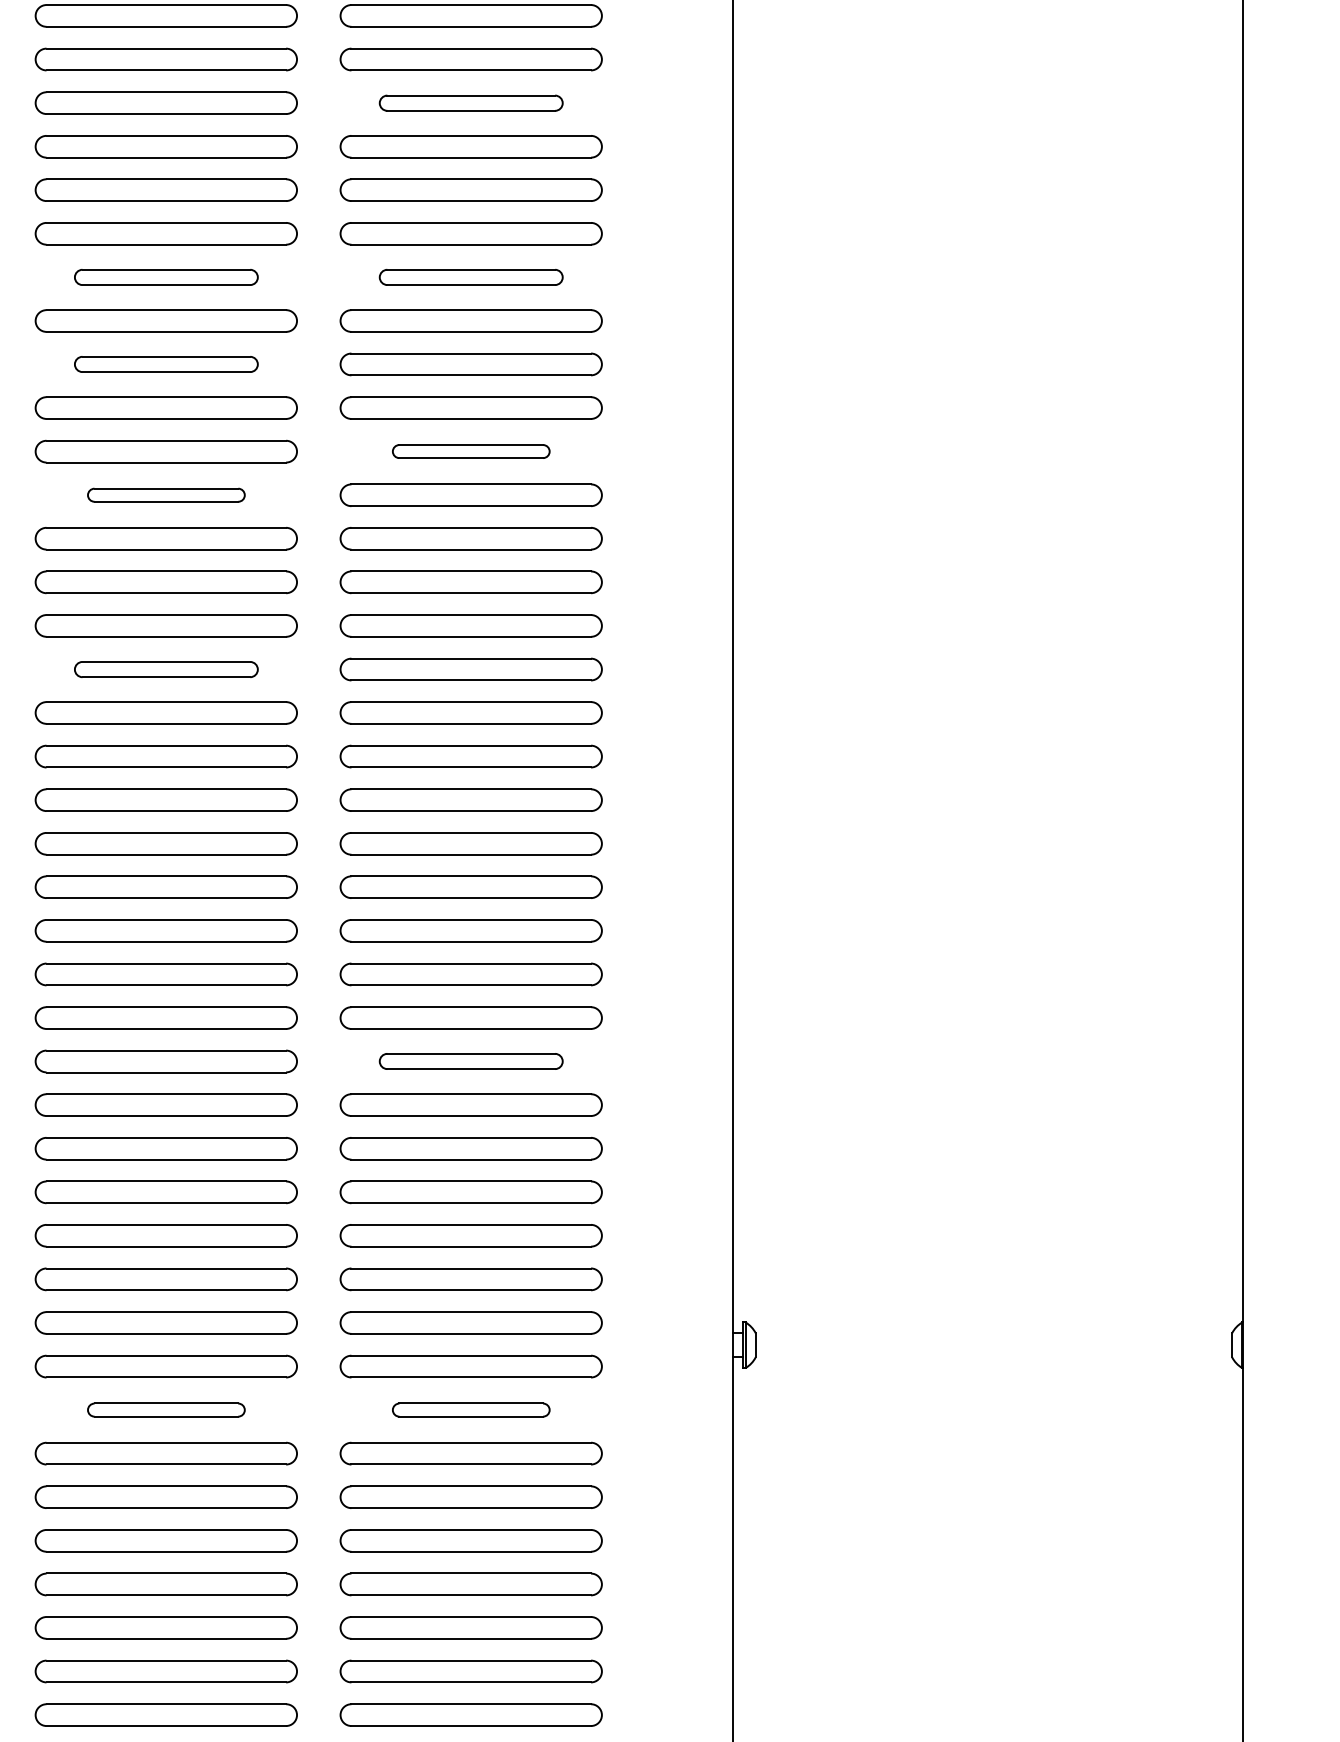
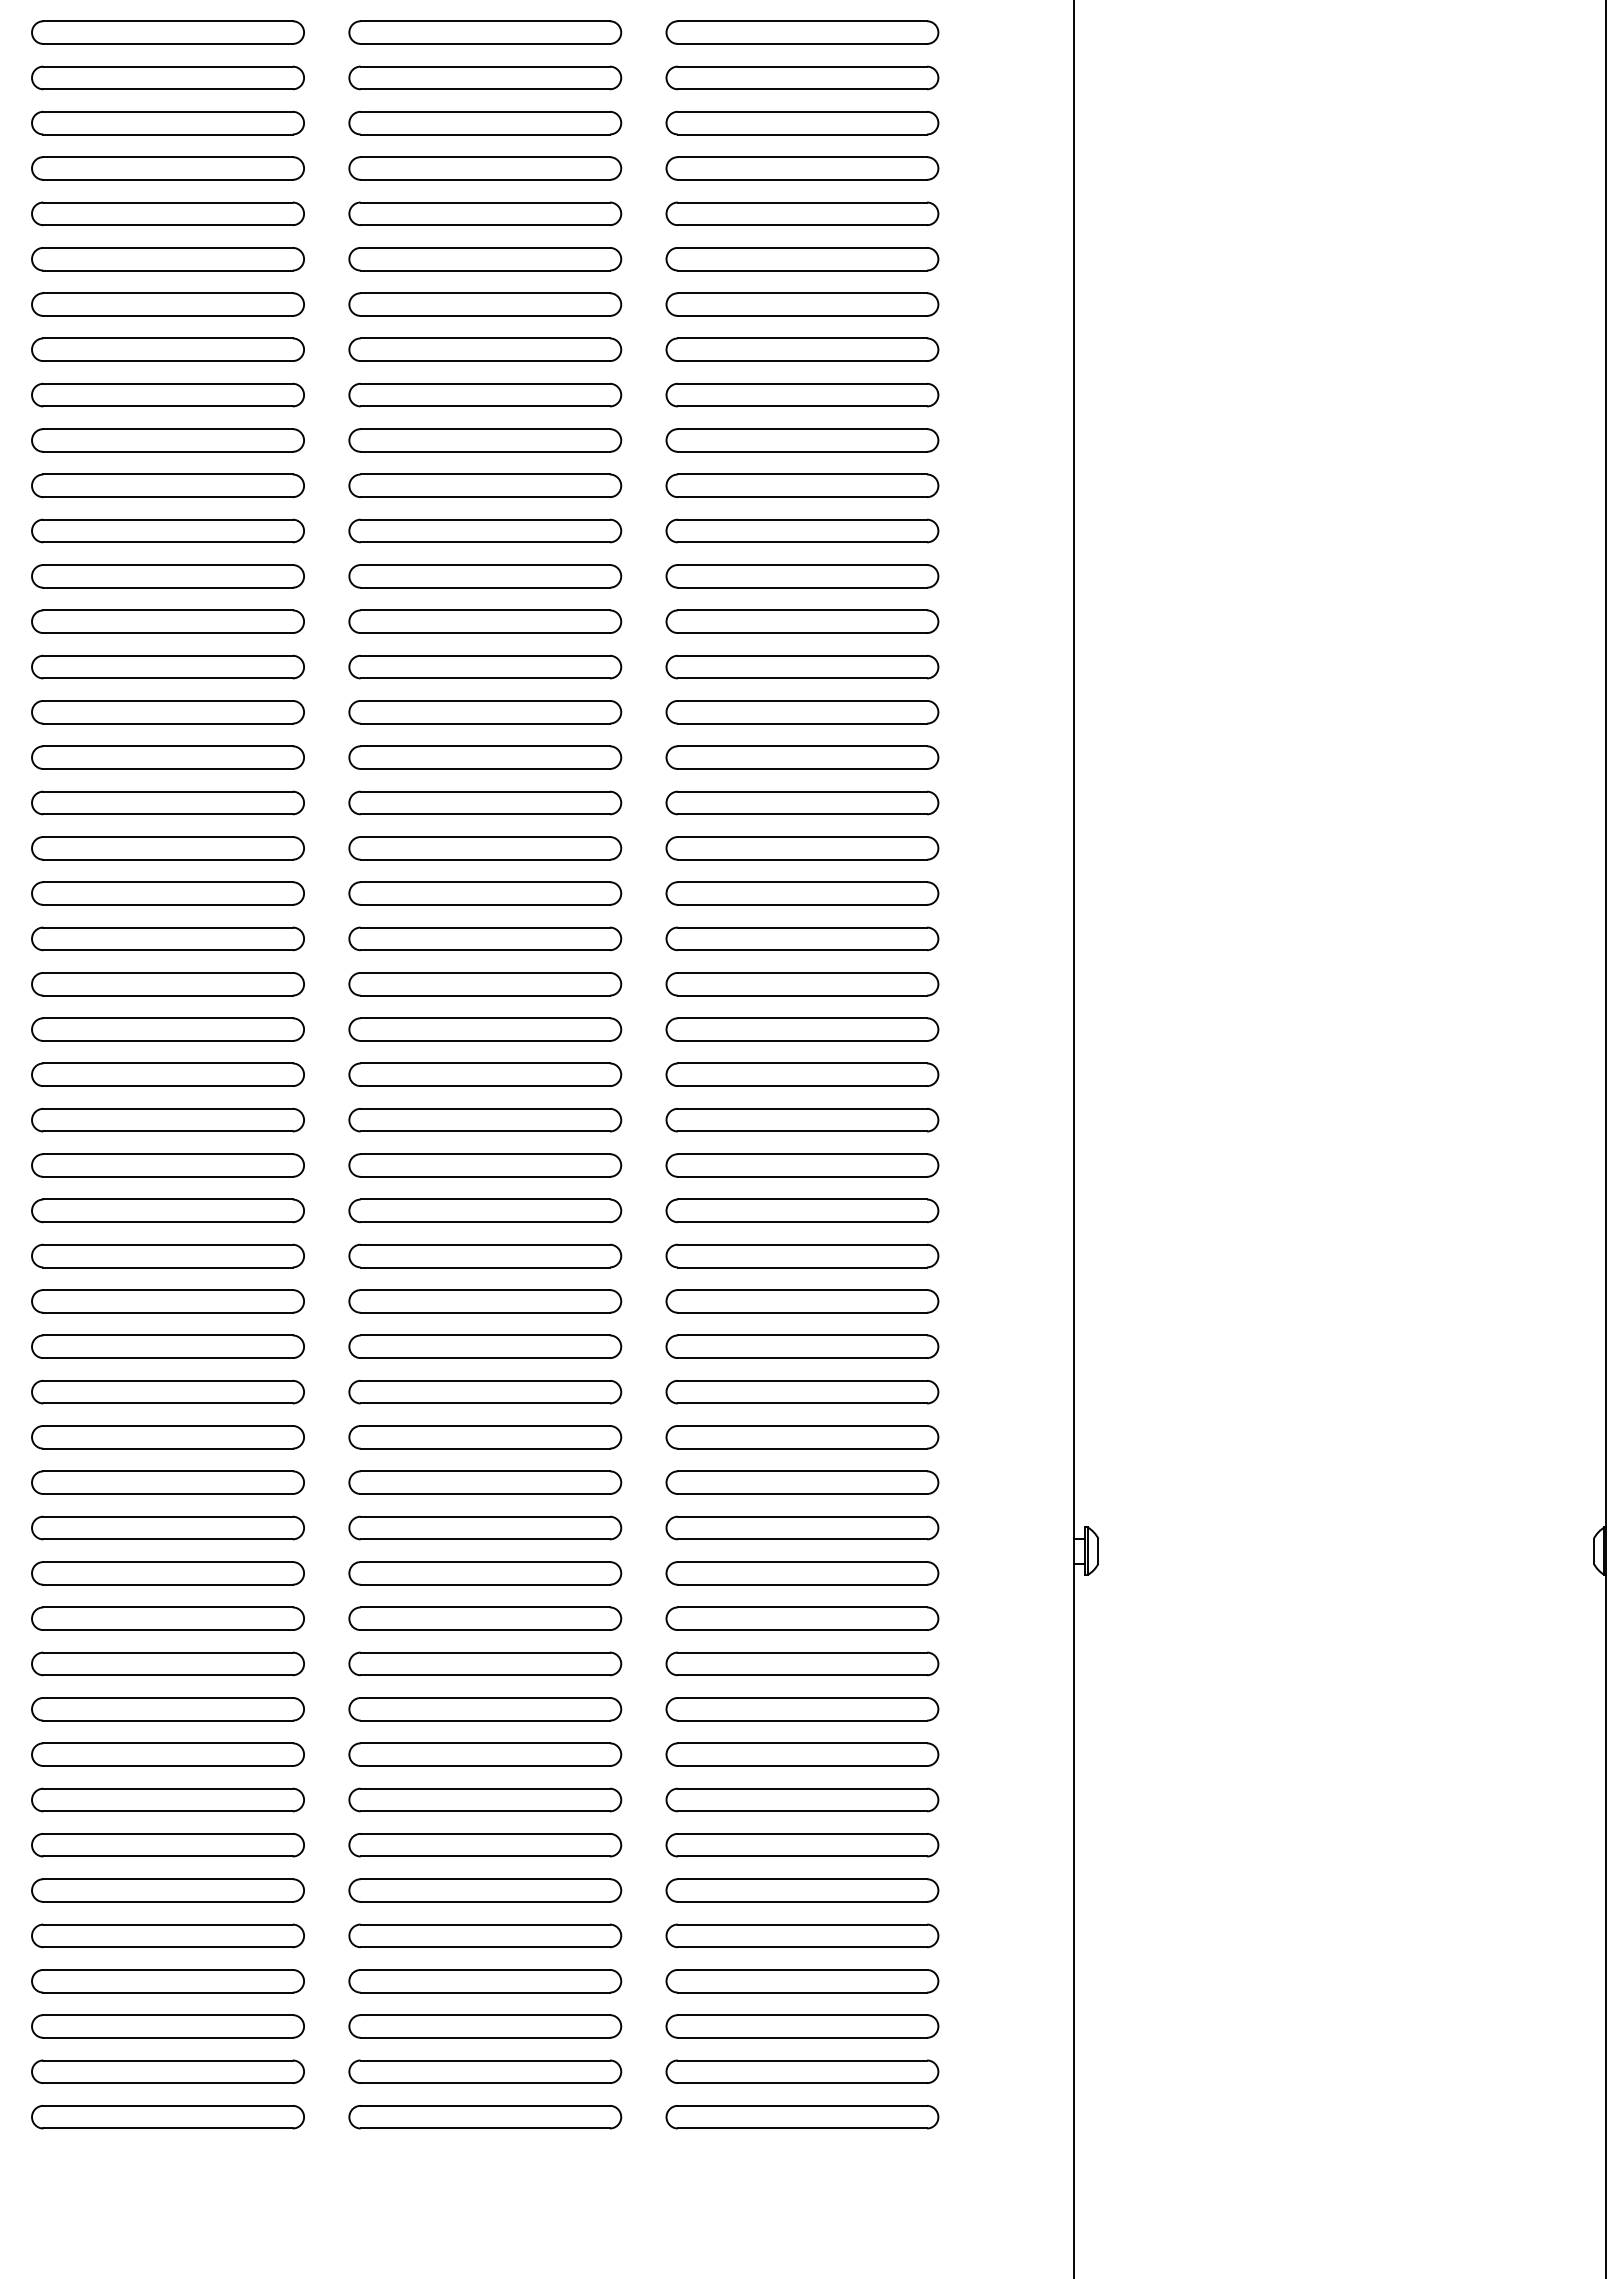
part: (471, 103) -> (802, 259), size x1.43
part: (166, 277) -> (485, 440), size x1.43
part: (471, 277) -> (802, 440), size x1.43
part: (166, 363) -> (485, 530), size x1.43
part: (471, 451) -> (802, 621), size x1.67
part: (166, 494) -> (485, 666), size x1.67
part: (166, 669) -> (485, 848), size x1.43
part: (471, 1060) -> (802, 1255), size x1.43
part: (166, 1409) -> (485, 1618), size x1.67
part: (471, 1409) -> (802, 1618), size x1.67

